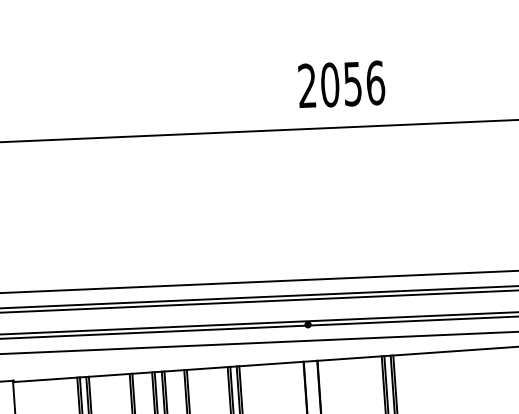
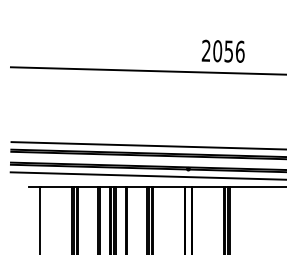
text: (339, 82) -> (222, 50), moved

